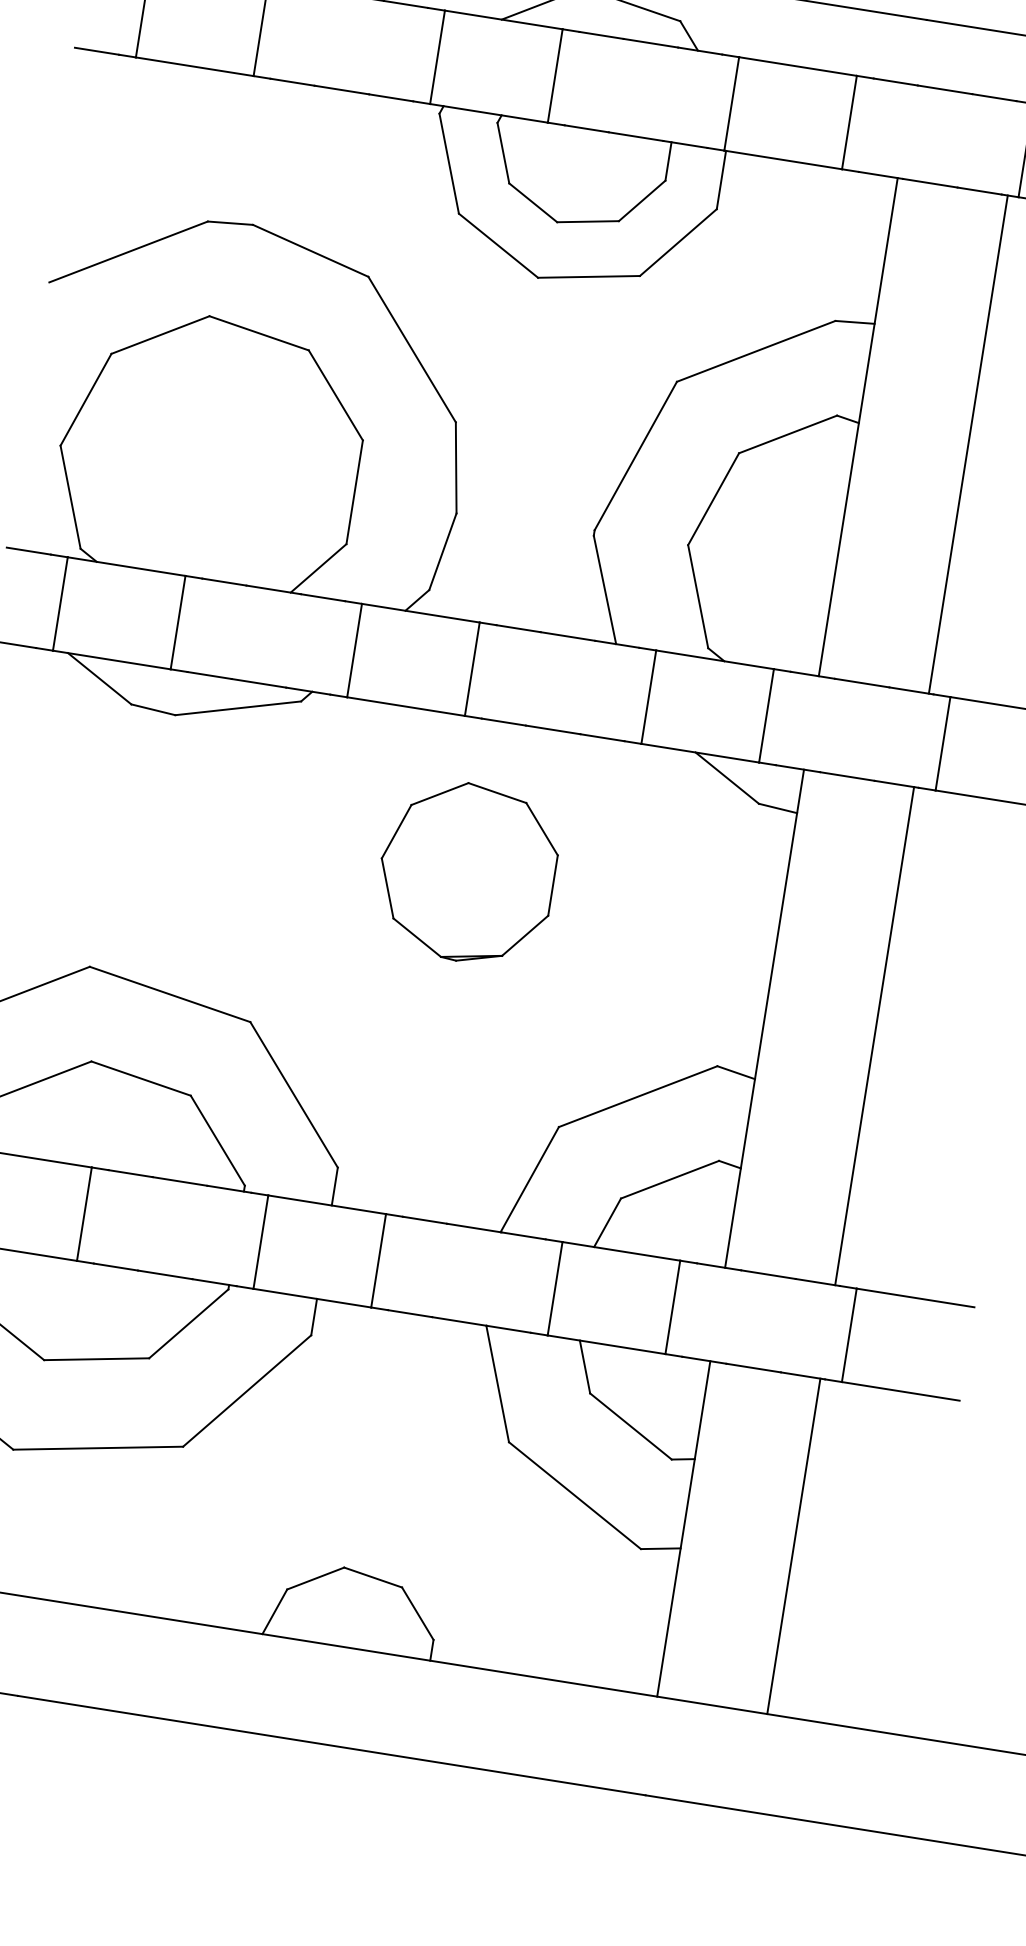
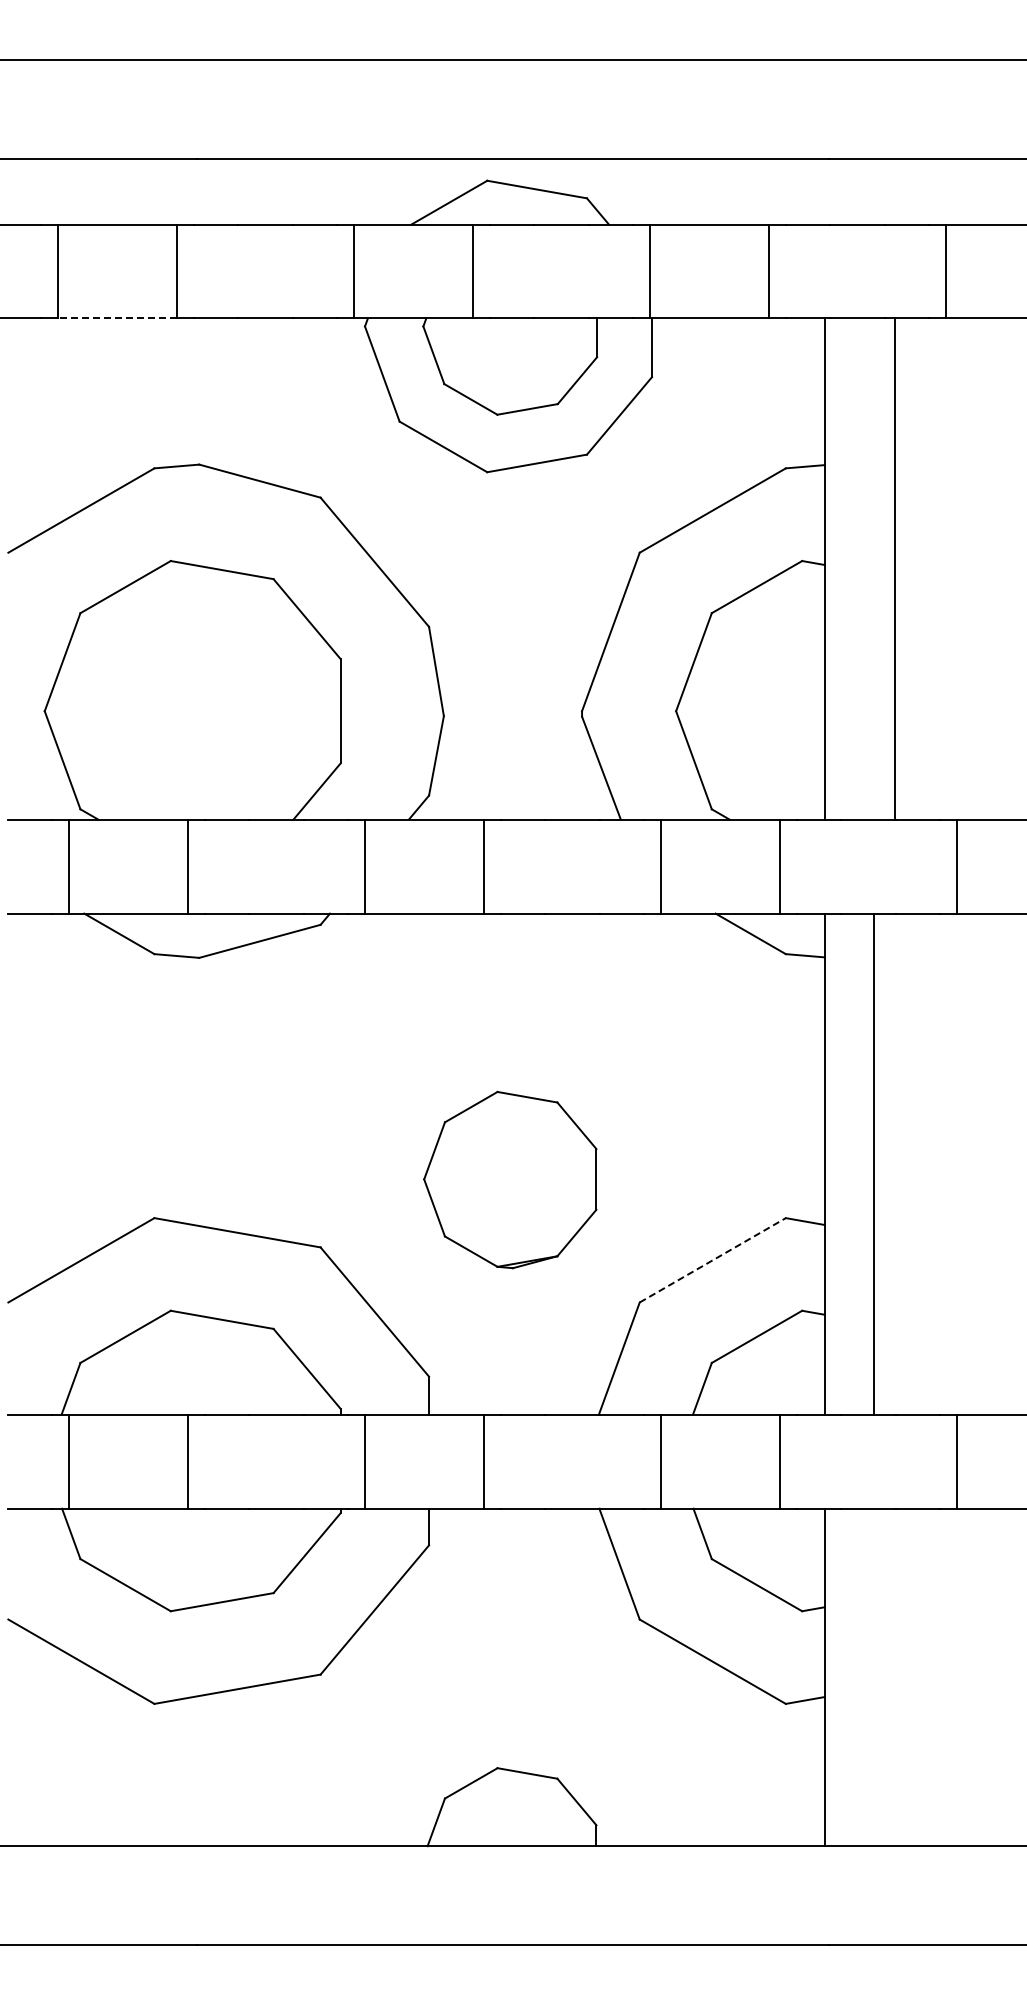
line: (194, 66) -> (117, 318), solid -> dashed
line: (968, 444) -> (895, 568), moved
part: (467, 872) -> (510, 1179), moved
line: (874, 1035) -> (874, 1163), moved
line: (638, 1096) -> (713, 1260), solid -> dashed
line: (793, 1546) -> (935, 1677), removed

